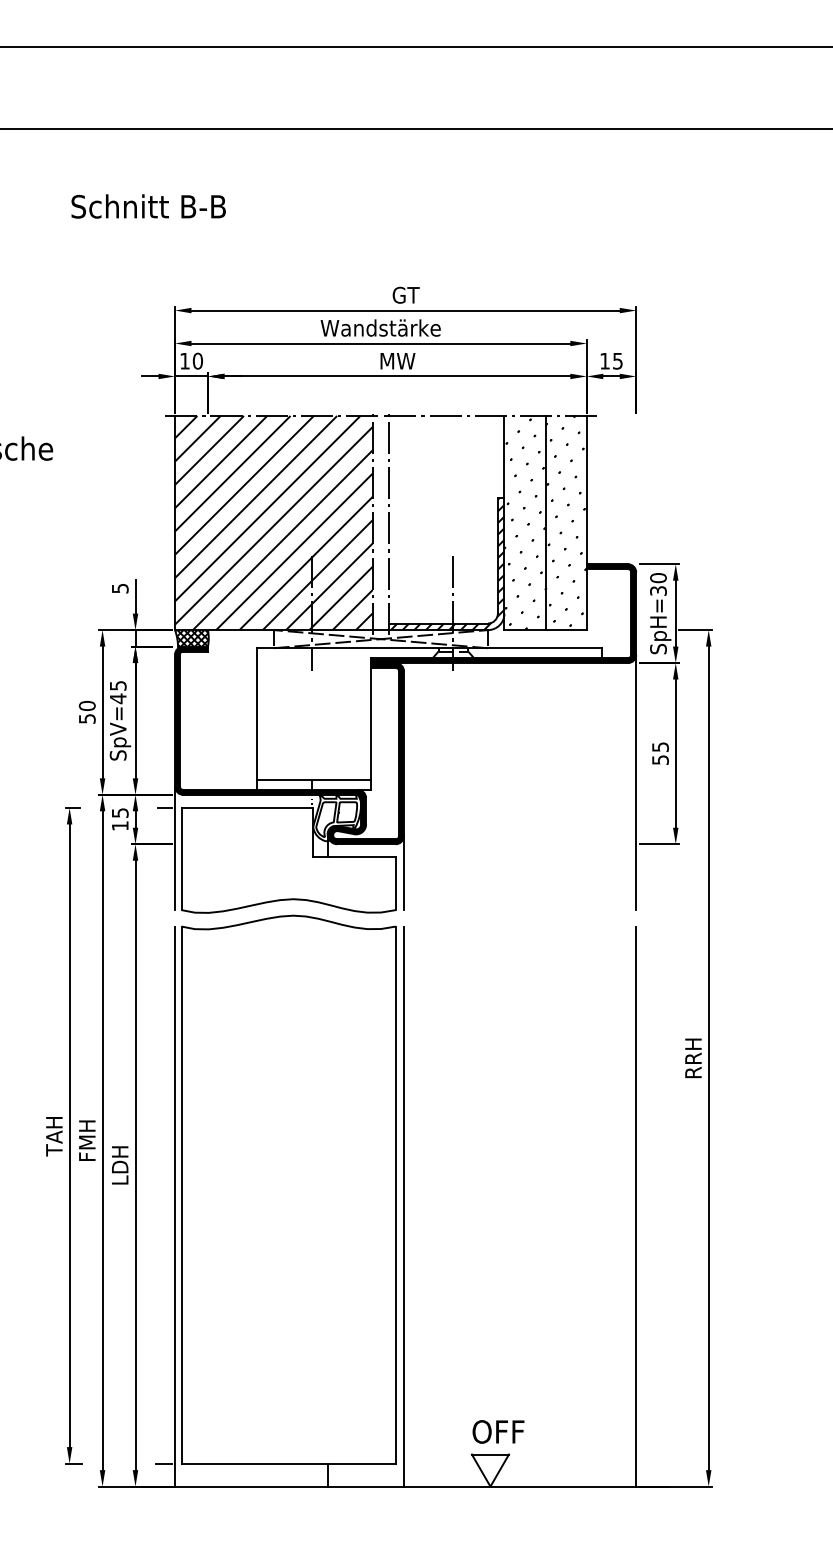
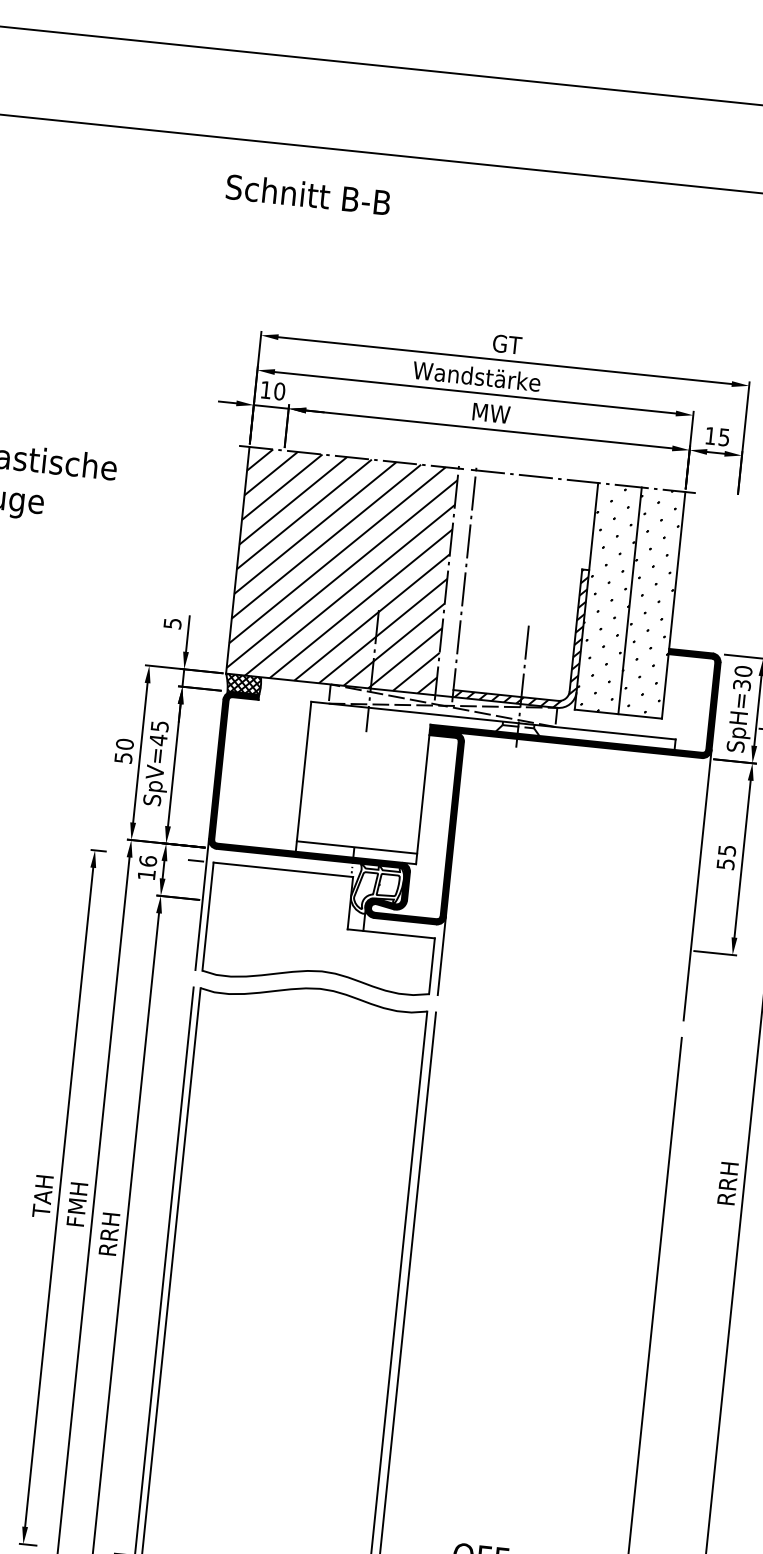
text: (148, 206) -> (308, 194), moved
text: (119, 812) -> (147, 860), 15 -> 16
text: (120, 1165) -> (109, 1234), LDH -> RRH

